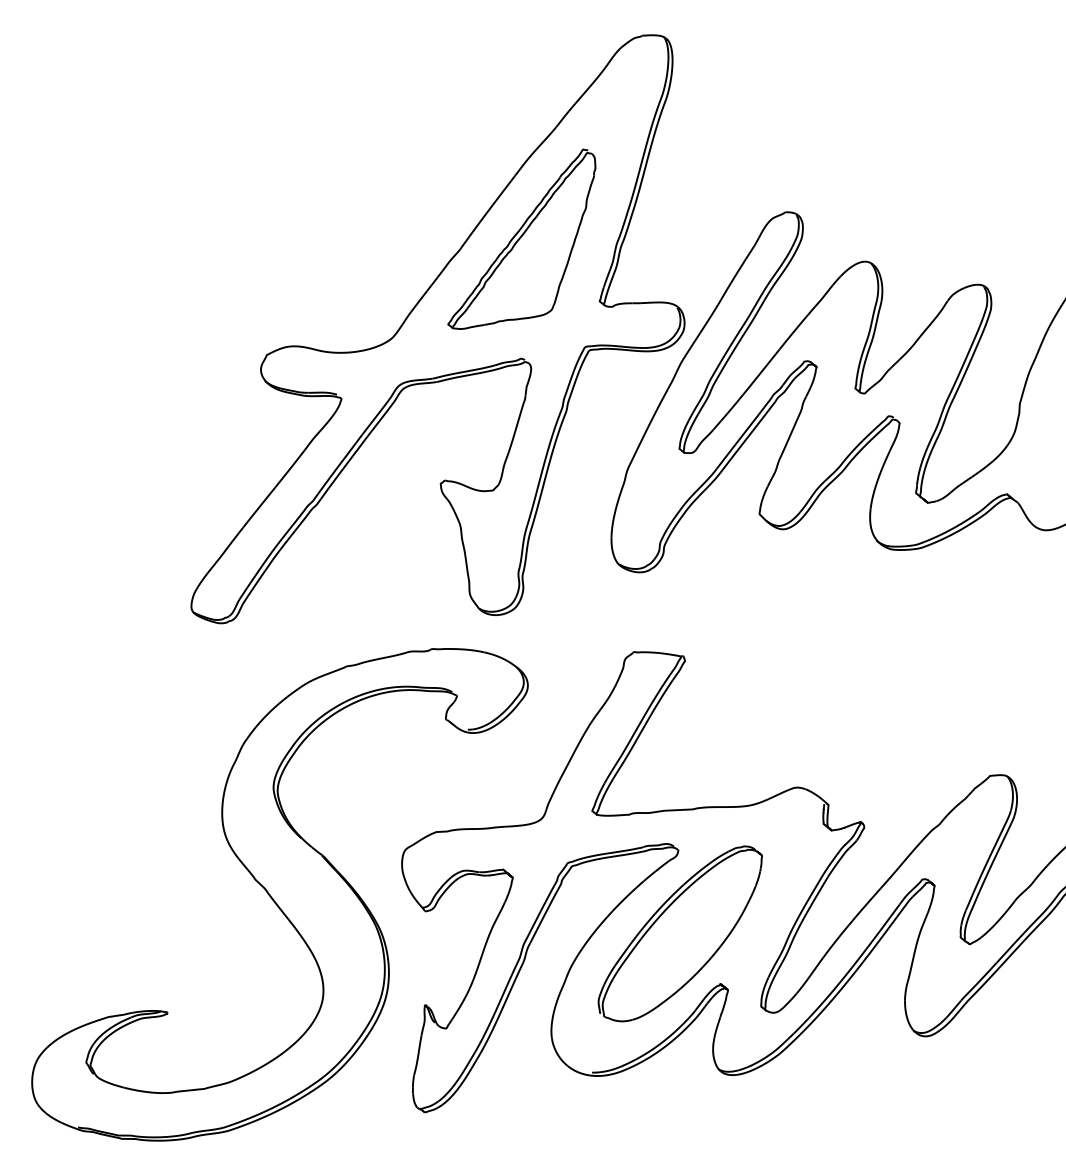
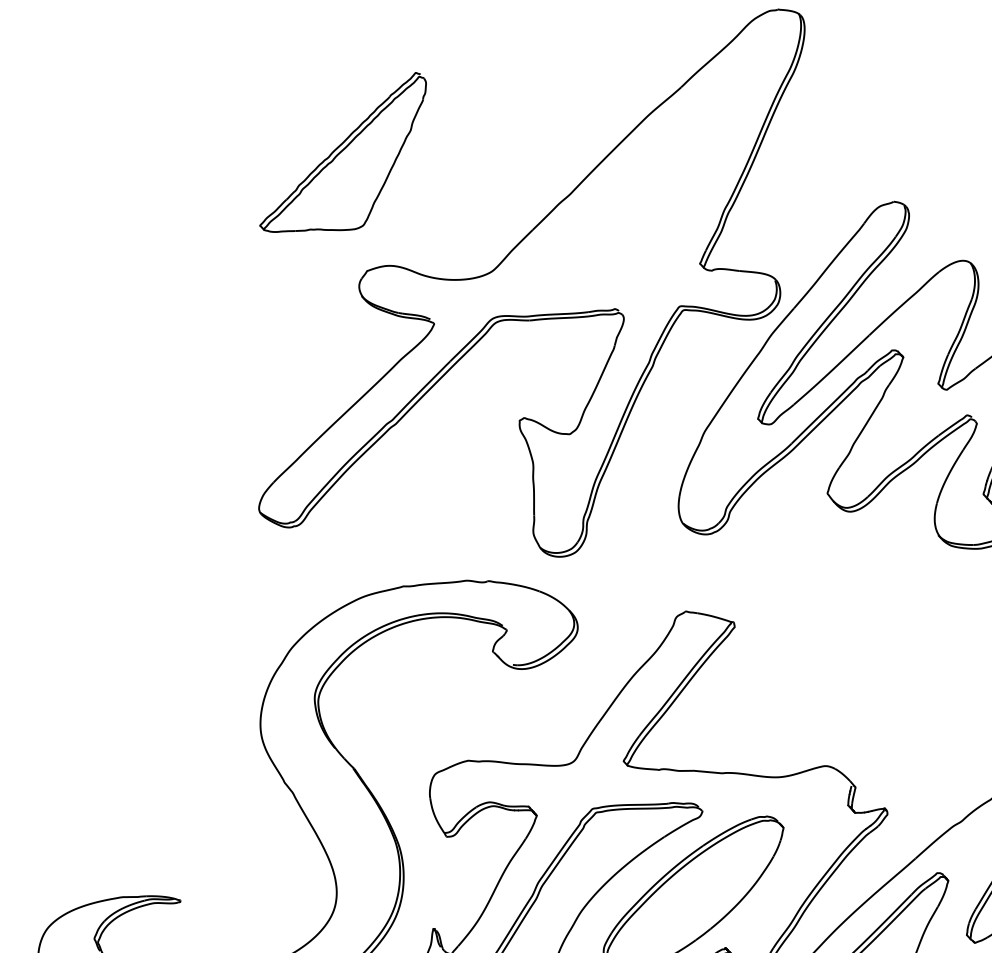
part: (521, 238) -> (343, 151), moved

